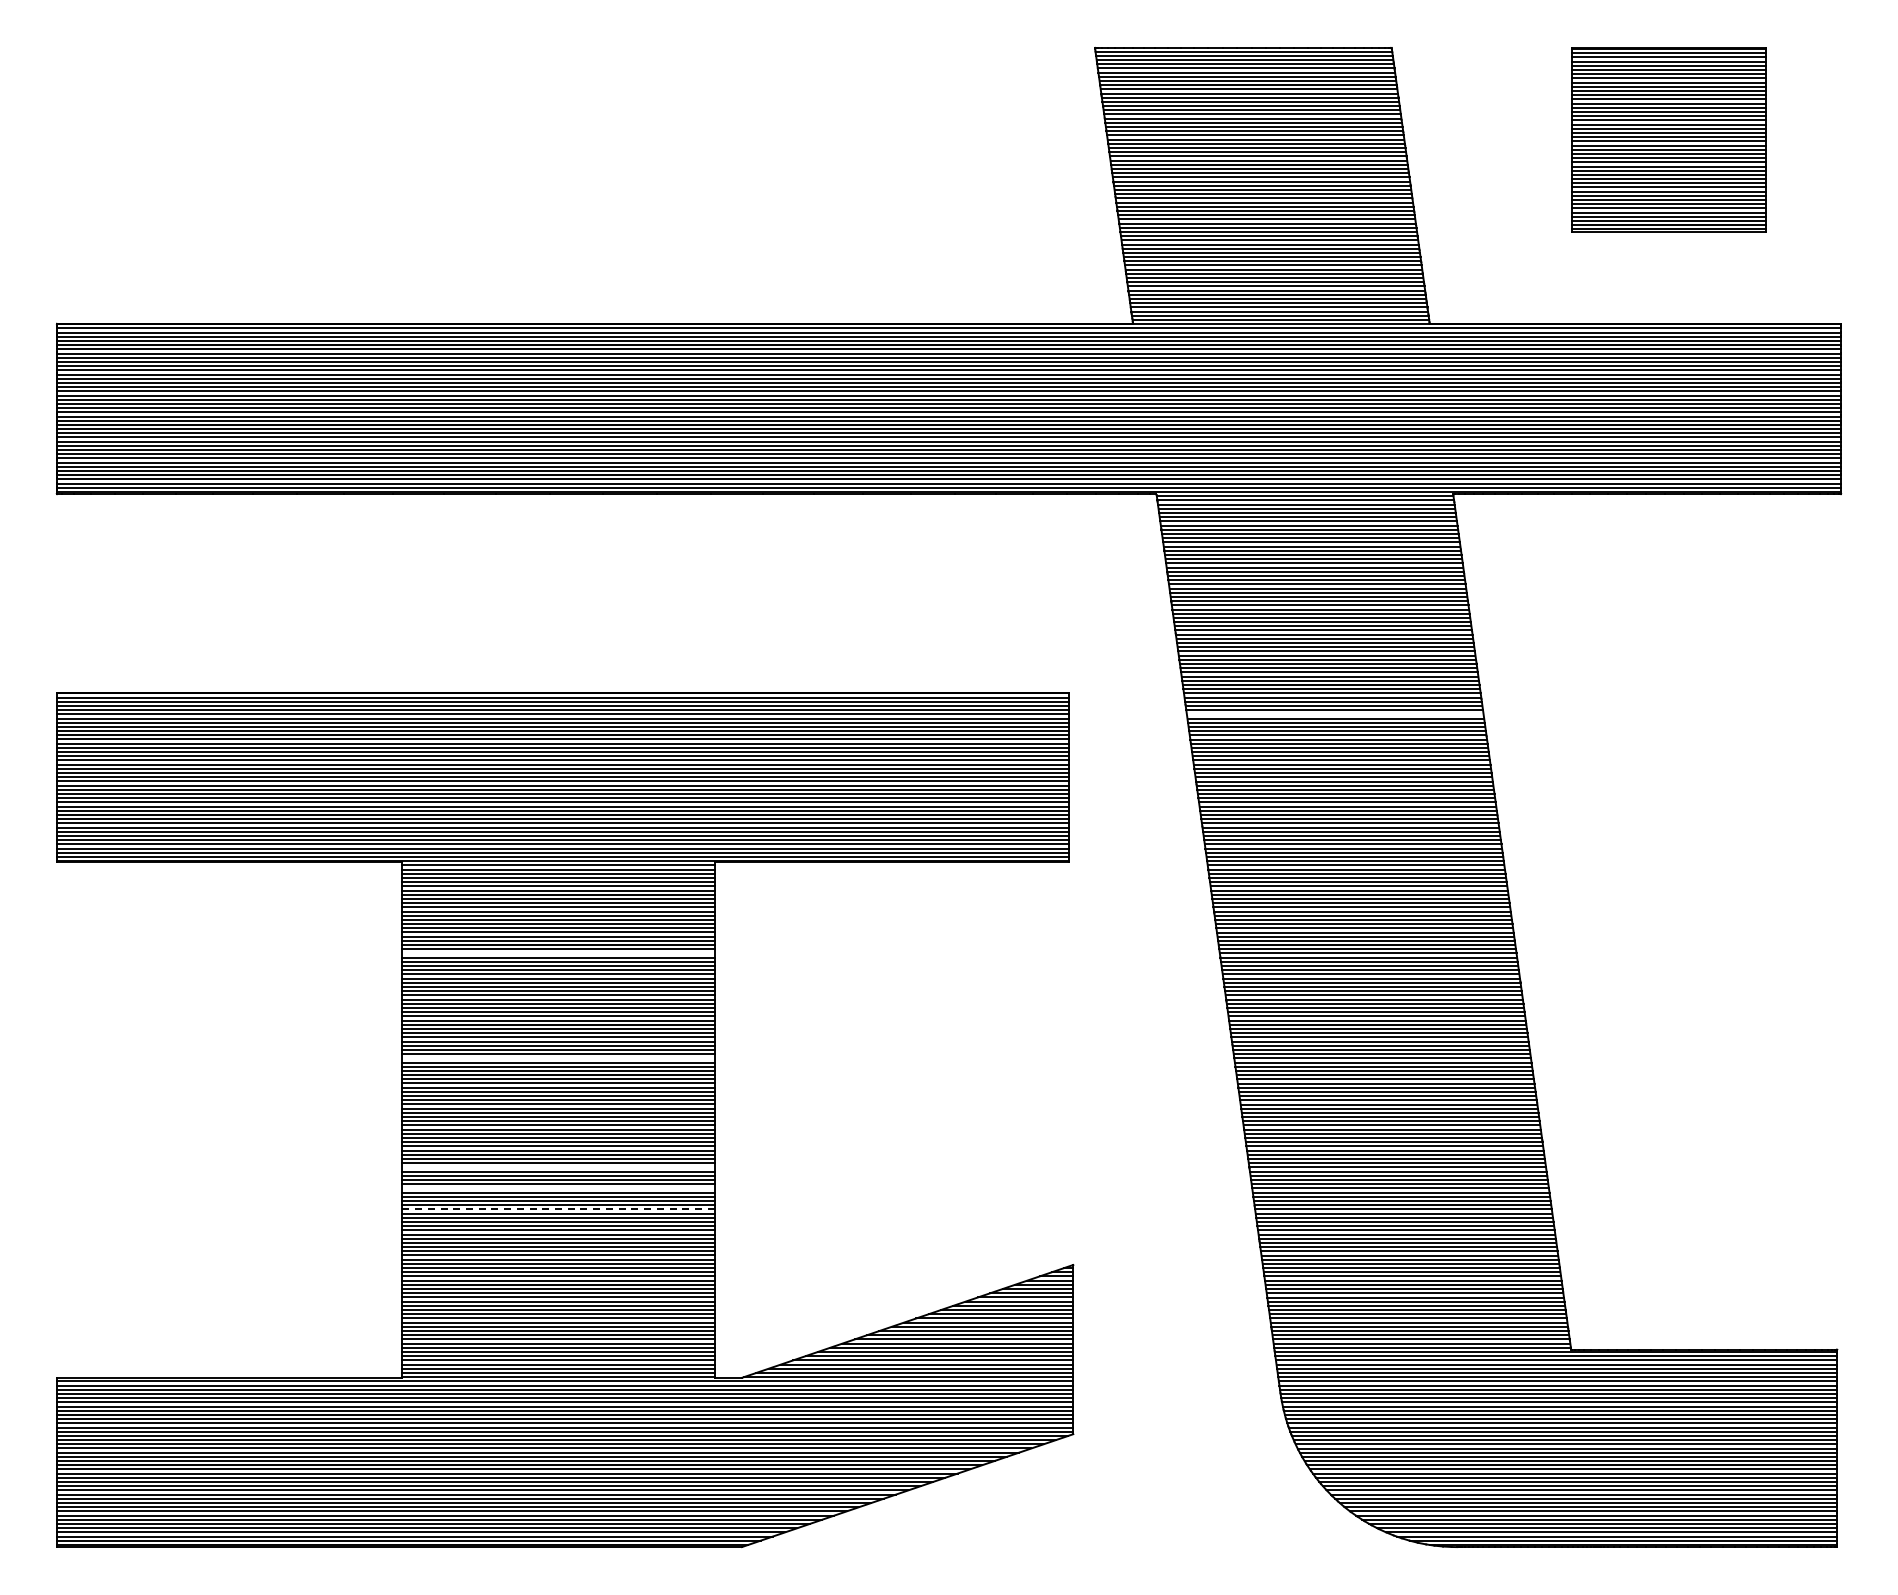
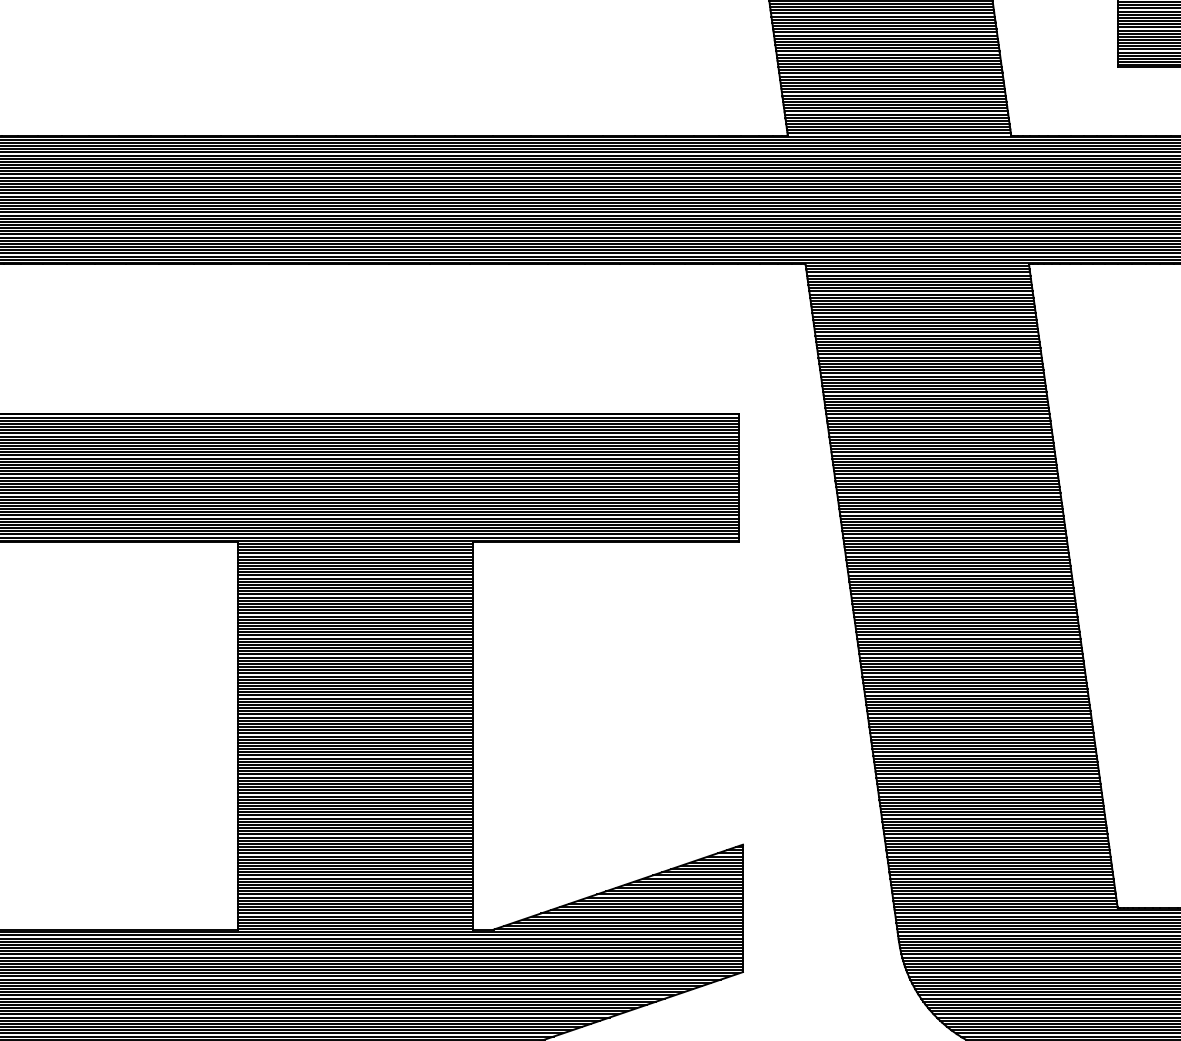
line: (1334, 714) -> (939, 430), added
line: (557, 953) -> (354, 610), added
line: (557, 1058) -> (354, 689), added
line: (557, 1167) -> (354, 771), added
line: (557, 1188) -> (354, 787), added
line: (557, 1209) -> (354, 802), dashed -> solid

